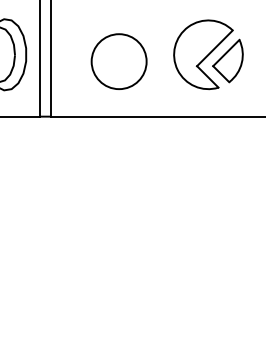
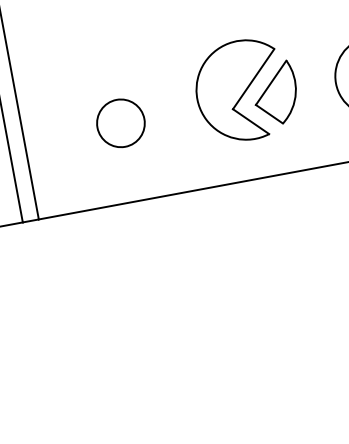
circle: (118, 61) -> (119, 123), size x0.6

